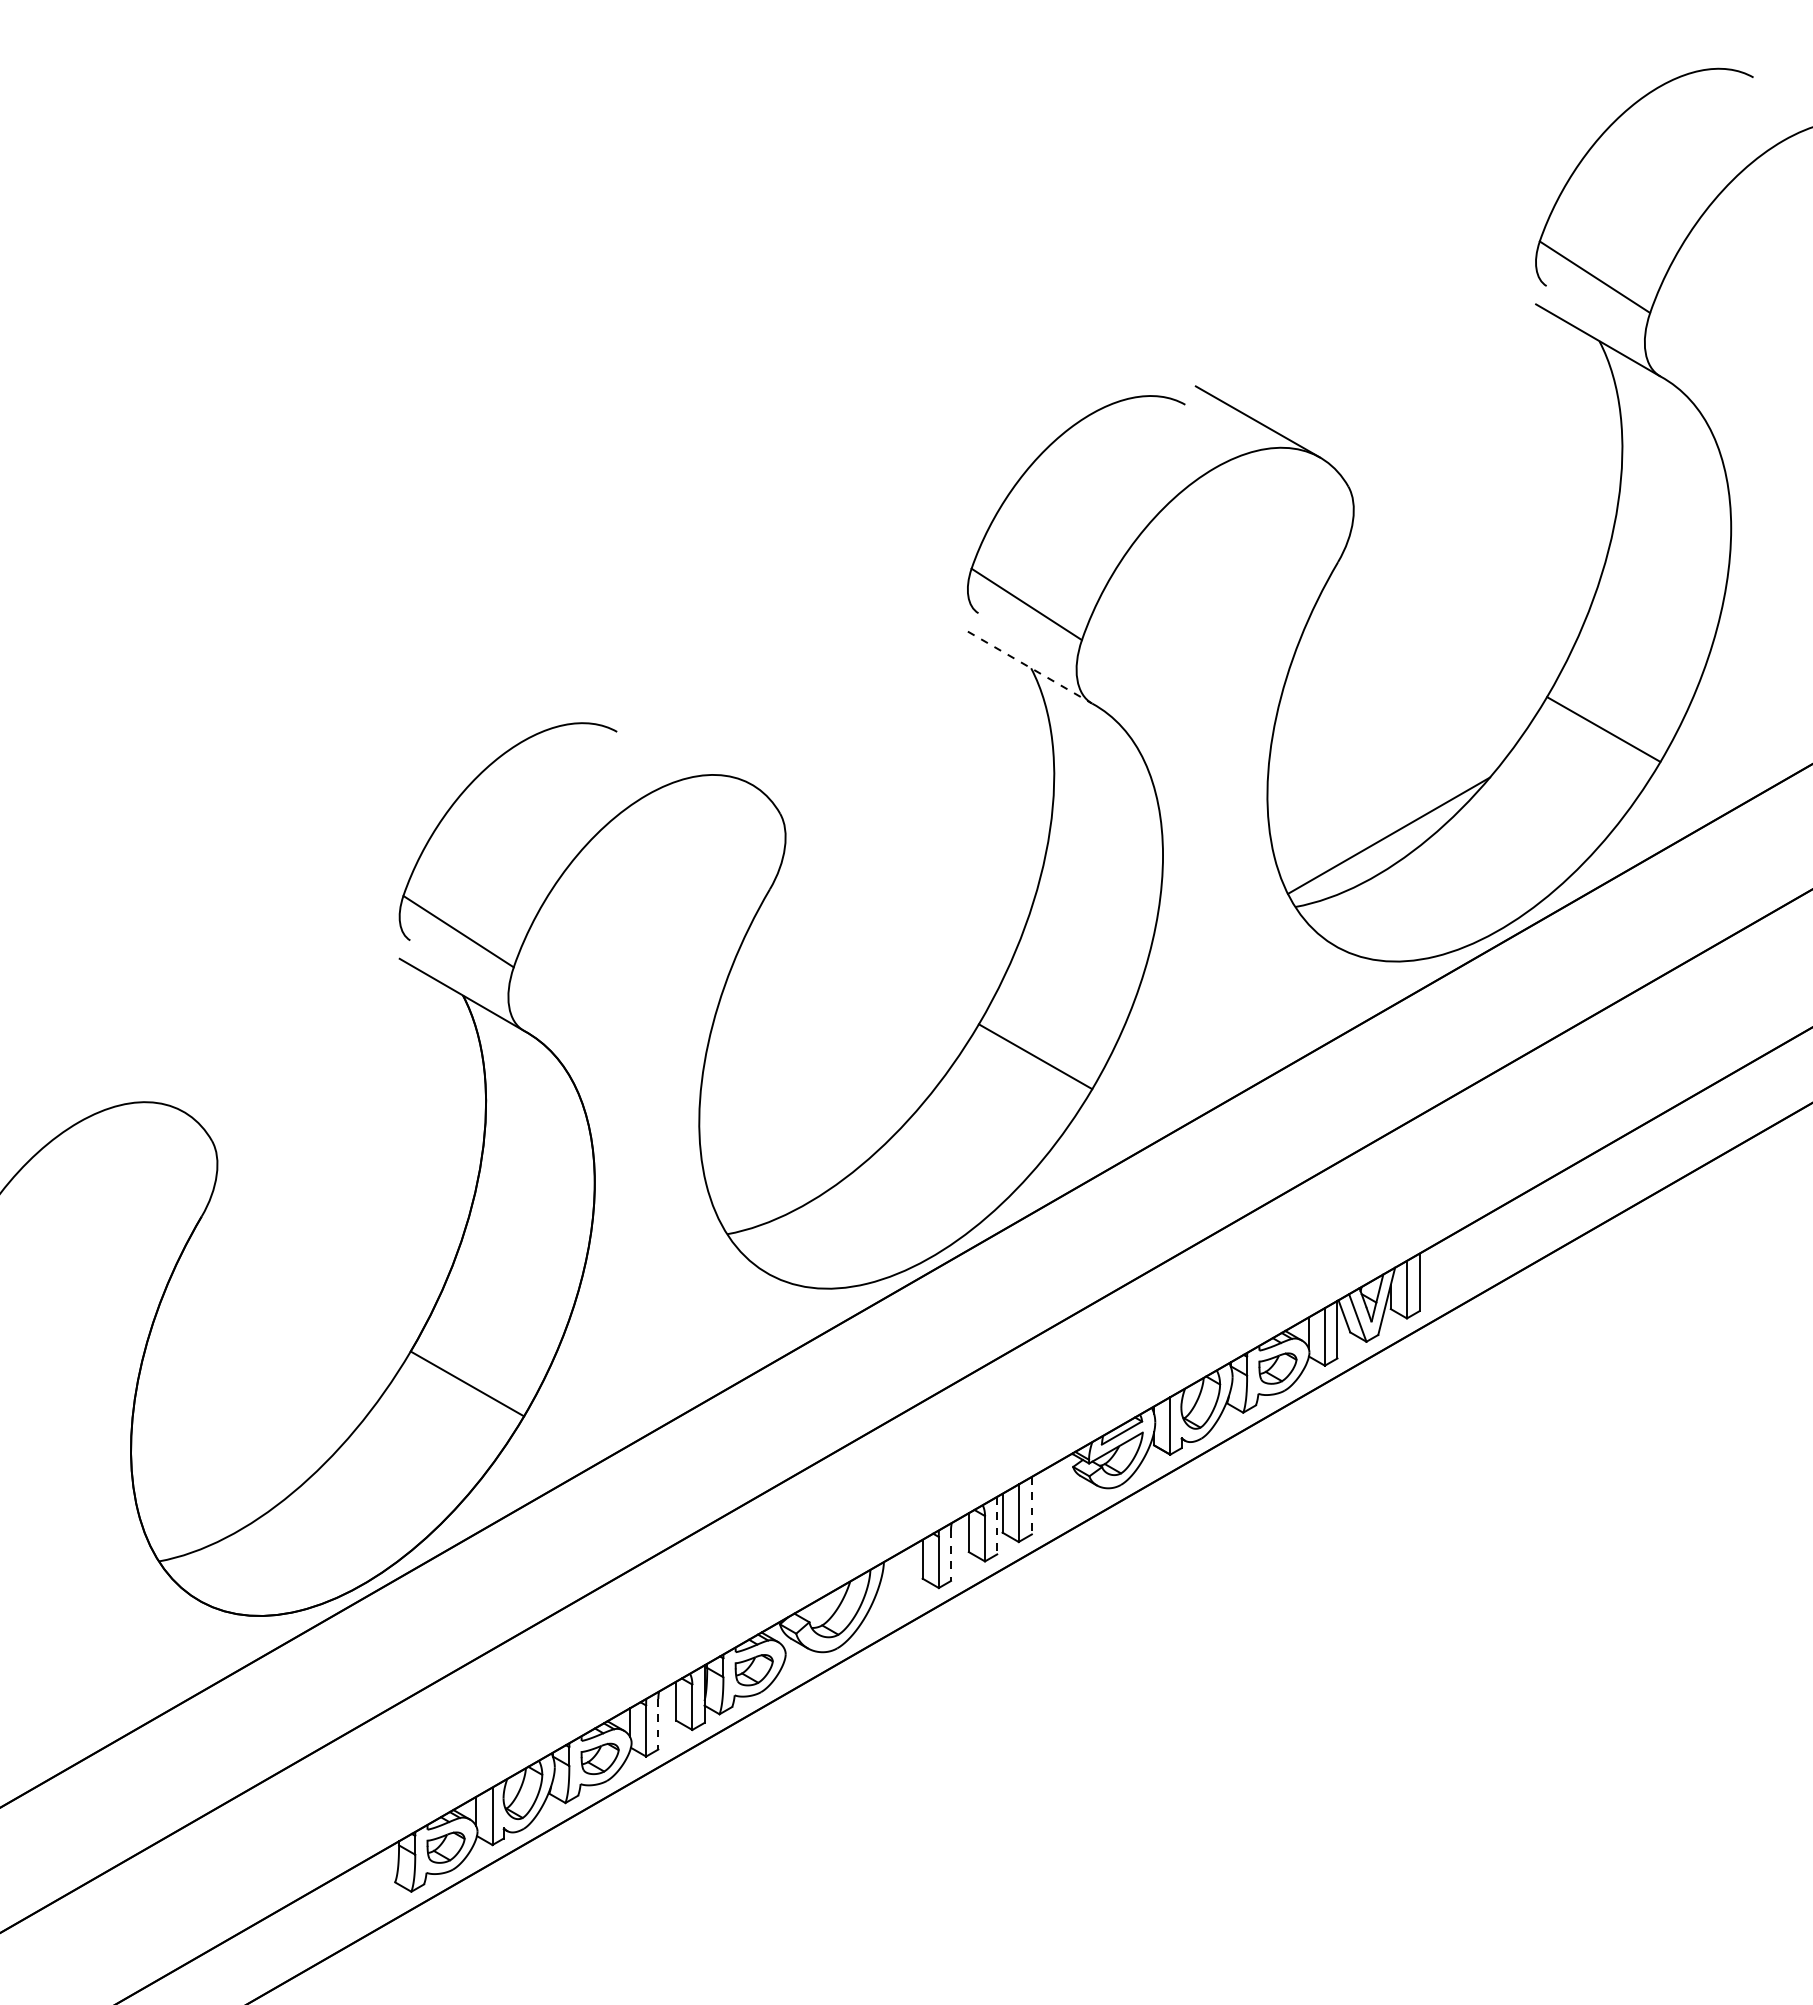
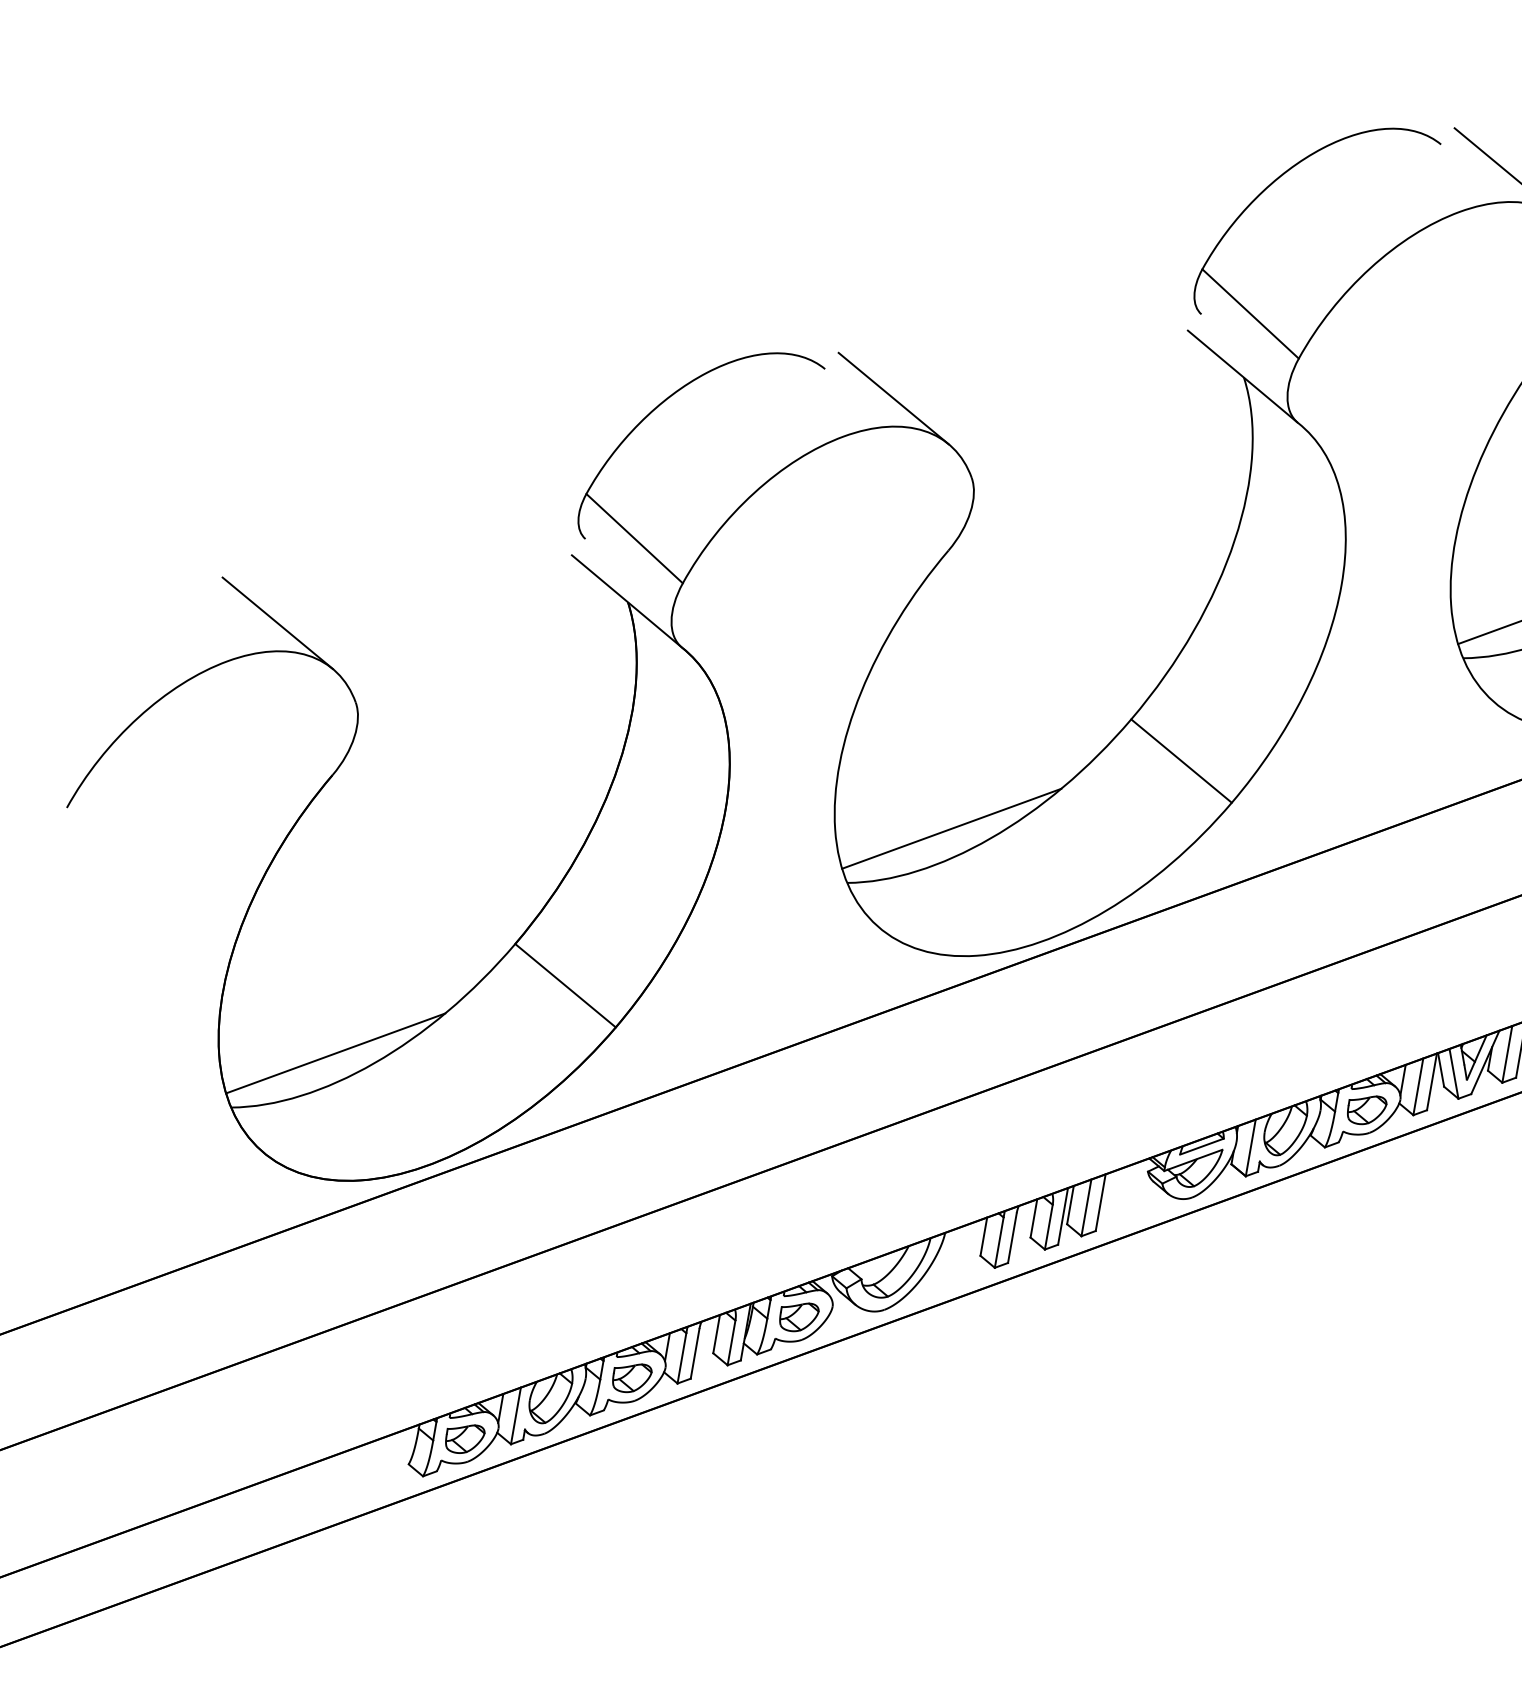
line: (1029, 667) -> (1242, 376), dashed -> solid
line: (689, 748) -> (893, 397), added
line: (121, 1075) -> (277, 622), added
line: (820, 1162) -> (951, 828), added
line: (252, 1489) -> (335, 1052), added
line: (1031, 1505) -> (1100, 1202), dashed -> solid
line: (997, 1525) -> (1063, 1216), dashed -> solid
line: (951, 1556) -> (1012, 1238), dashed -> solid
line: (658, 1724) -> (695, 1354), dashed -> solid

